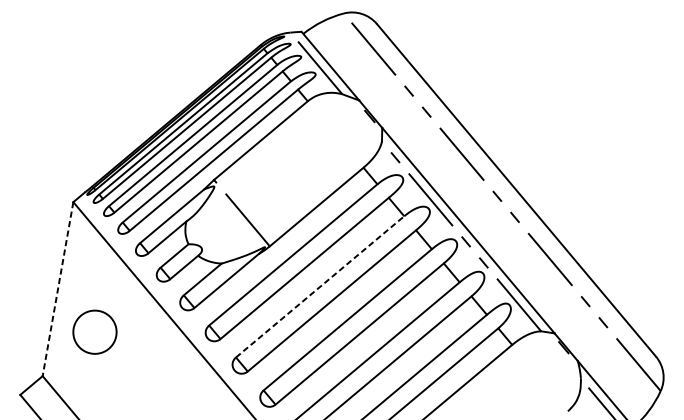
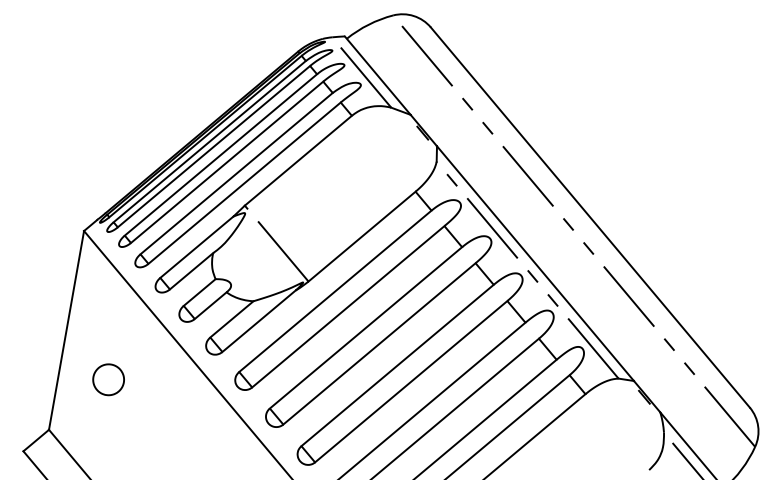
line: (320, 286) -> (366, 327), dashed -> solid
line: (57, 289) -> (66, 330), dashed -> solid
part: (94, 332) -> (108, 379), size x0.62

